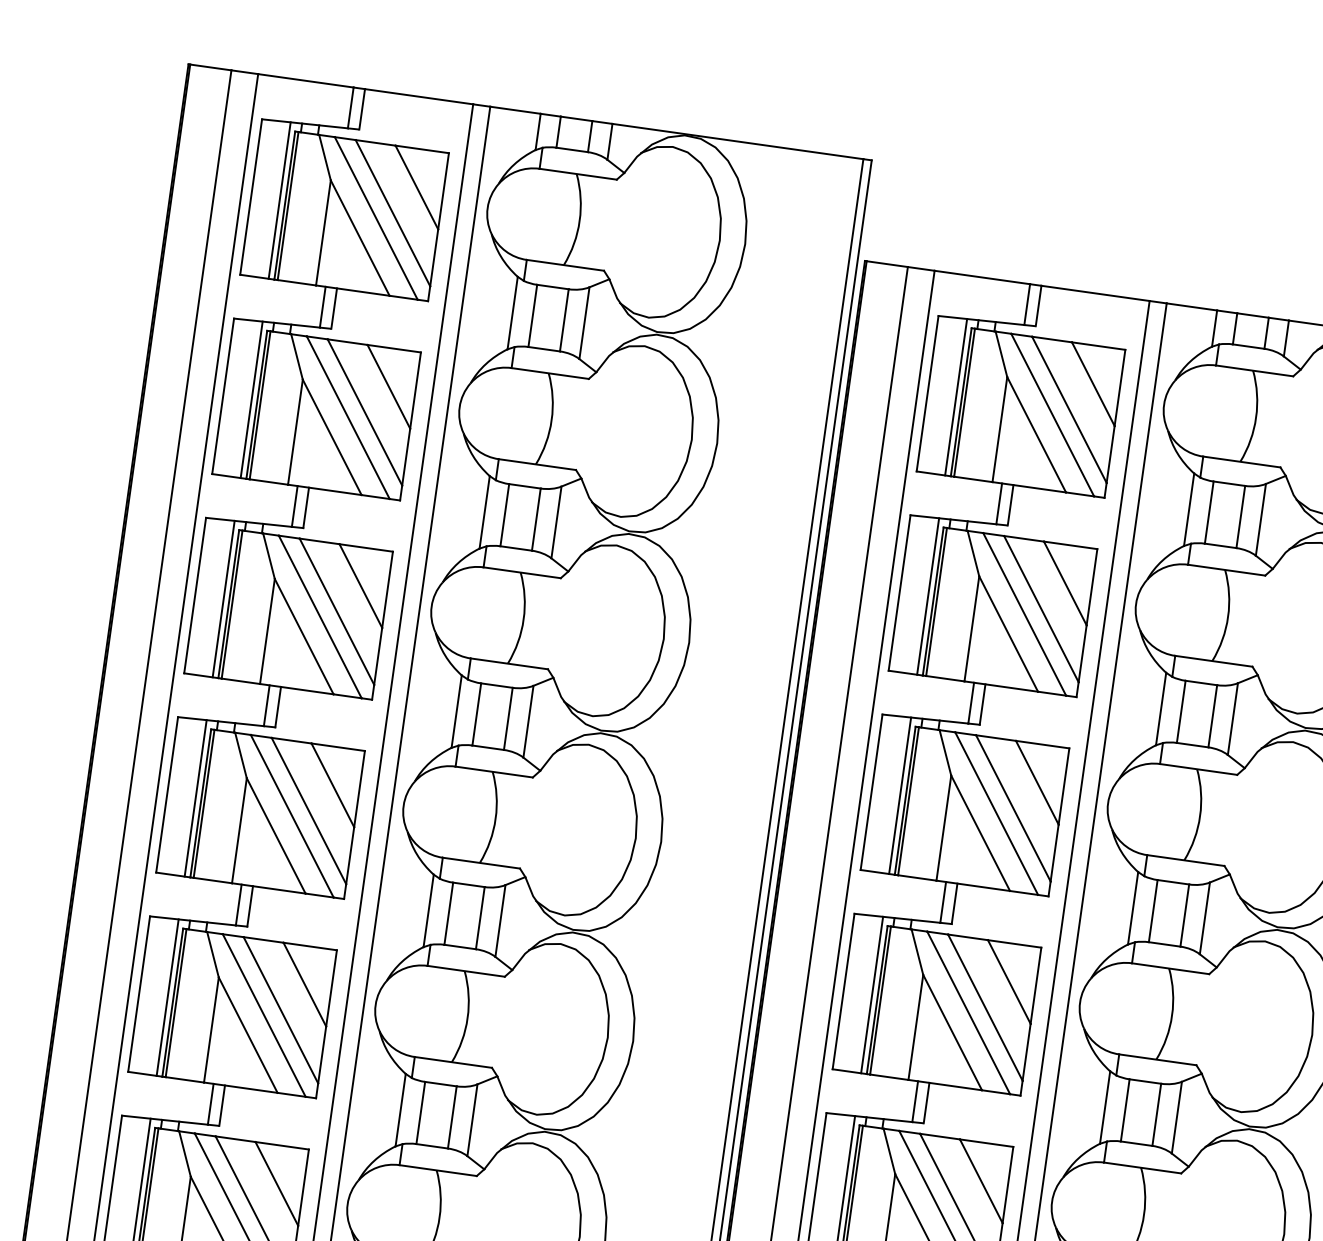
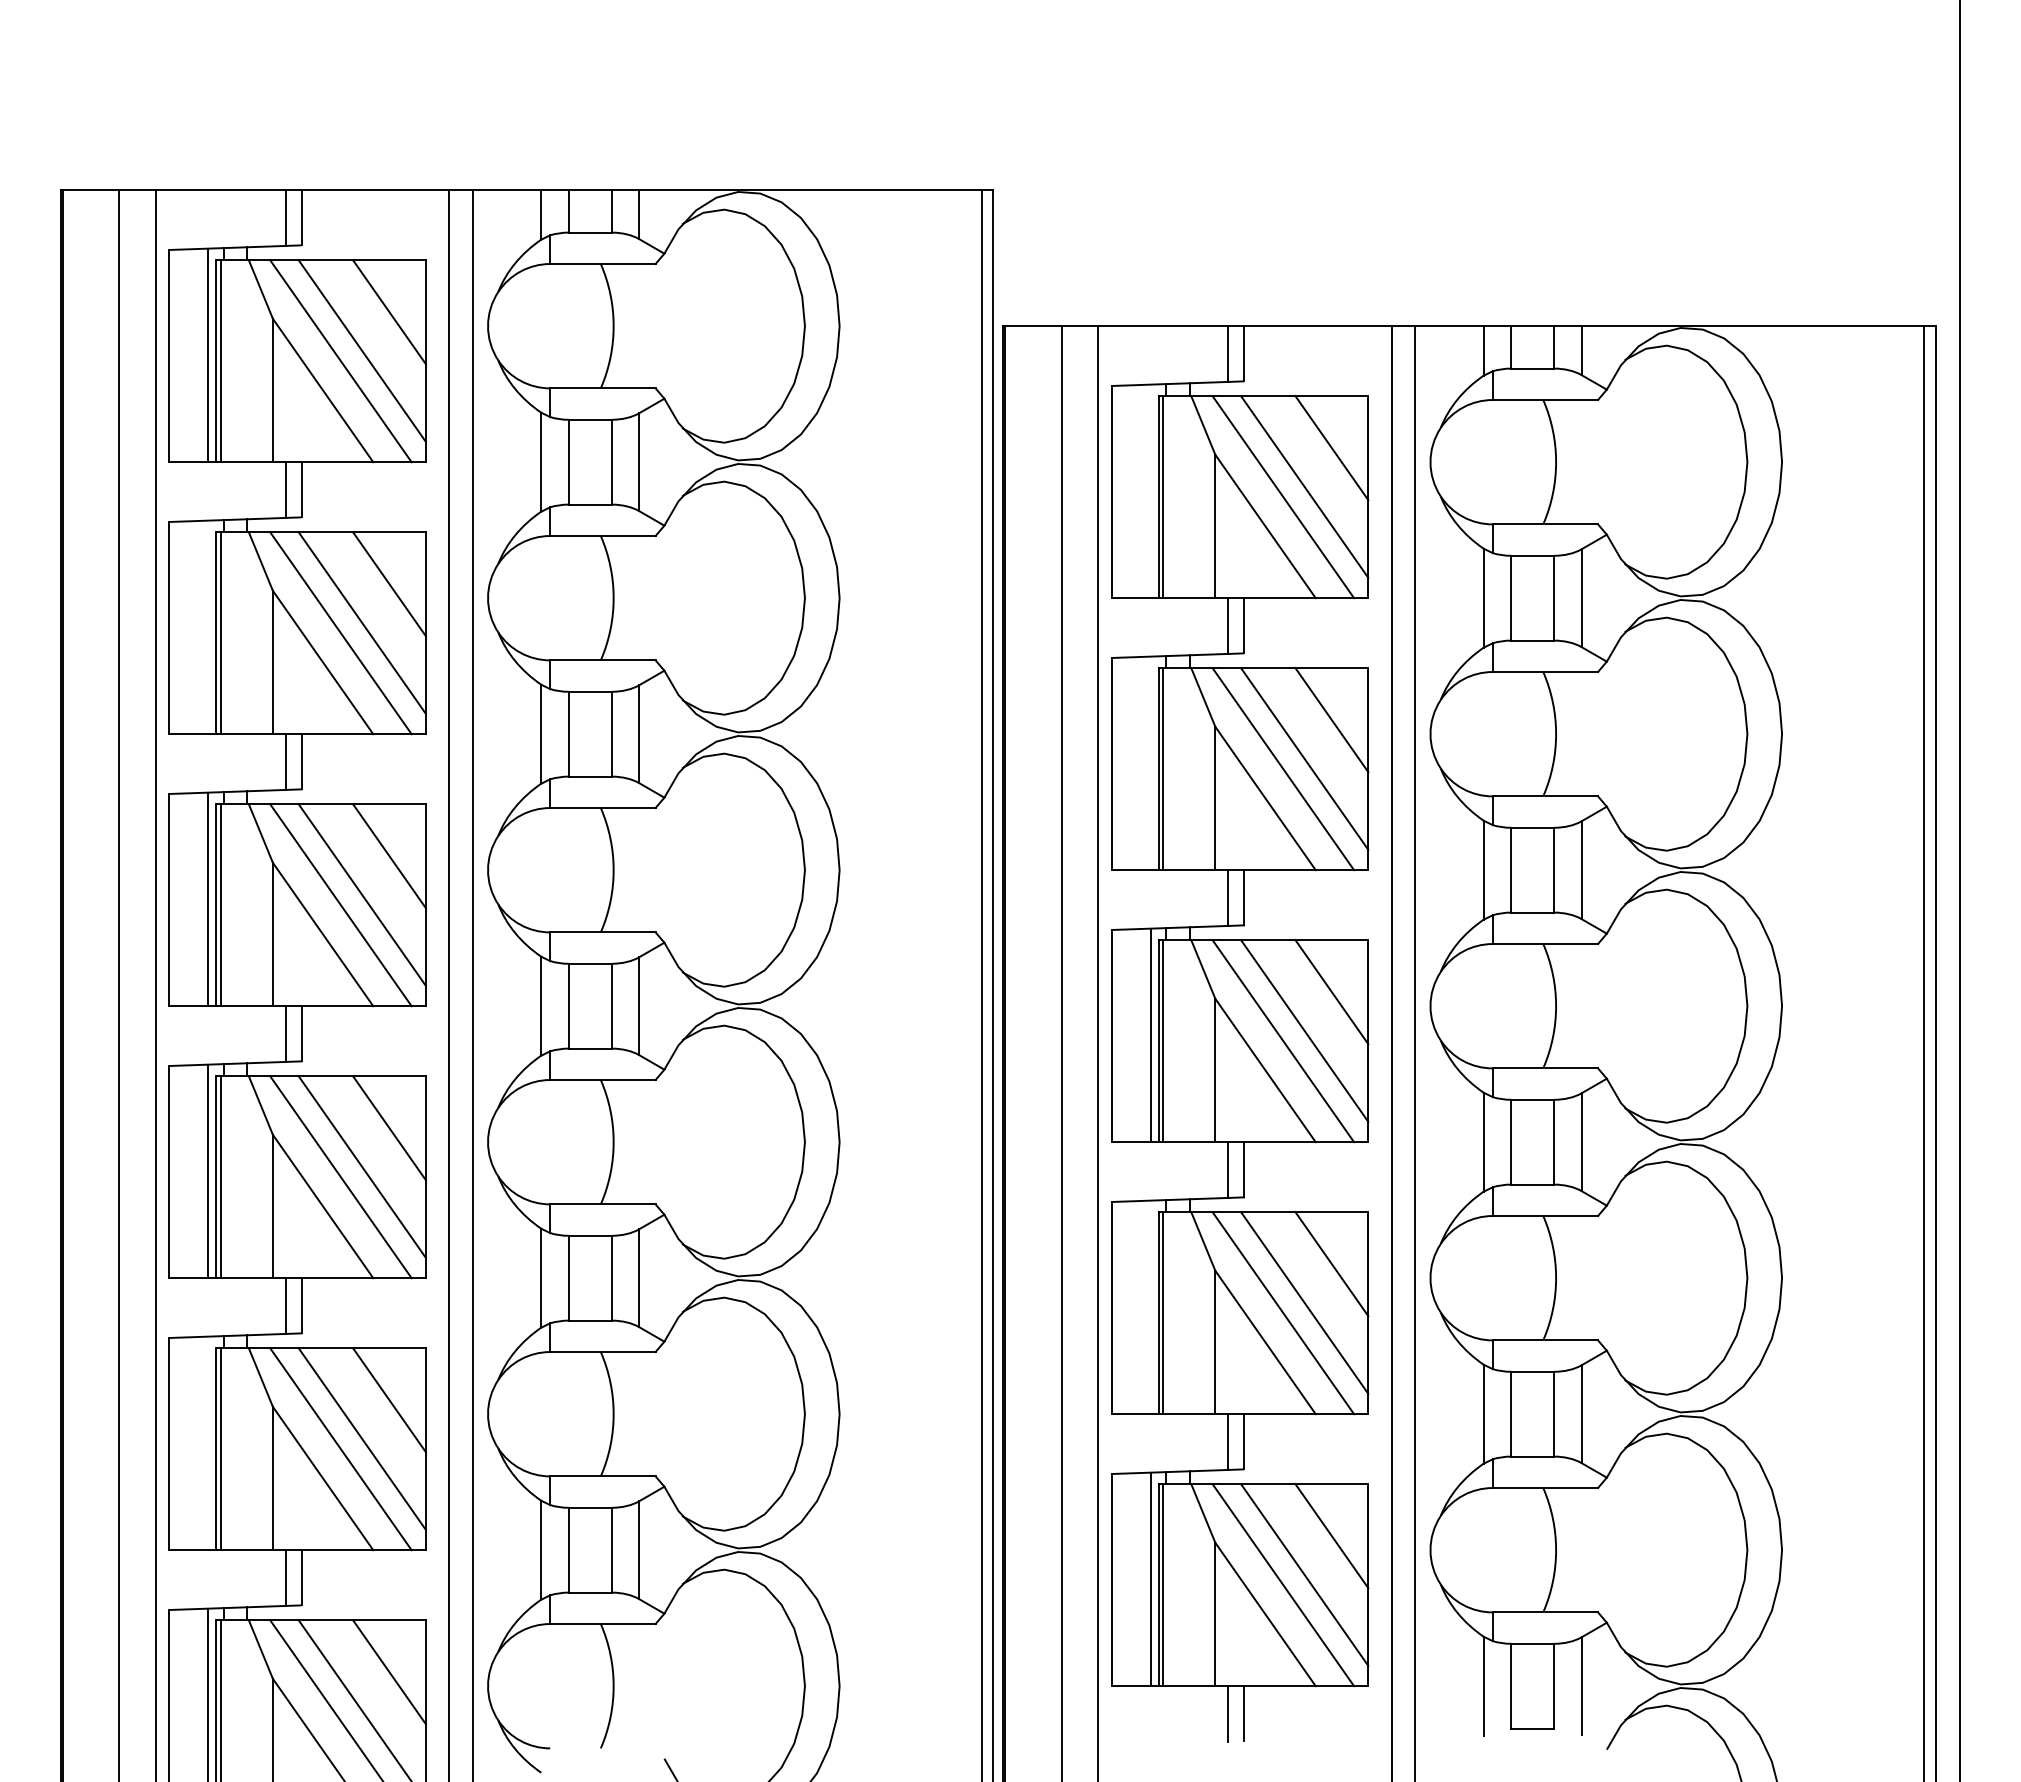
line: (955, 397) -> (1150, 491), removed
line: (251, 399) -> (208, 627), removed
line: (927, 596) -> (1150, 763), removed
line: (871, 995) -> (1150, 1307), removed
line: (167, 997) -> (208, 1443), removed

